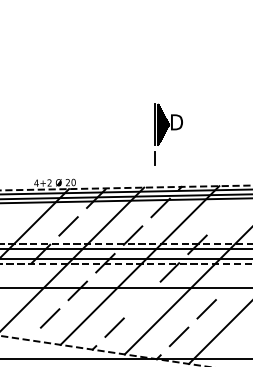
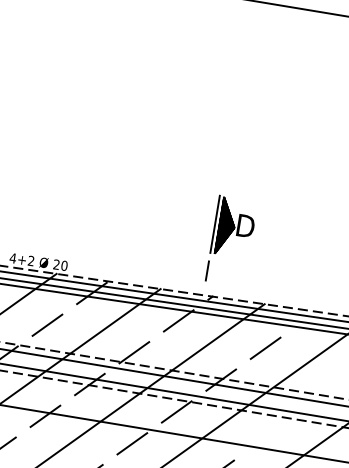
part: (168, 134) -> (231, 241), moved
line: (224, 216) -> (264, 347), added
line: (142, 299) -> (132, 443), added

